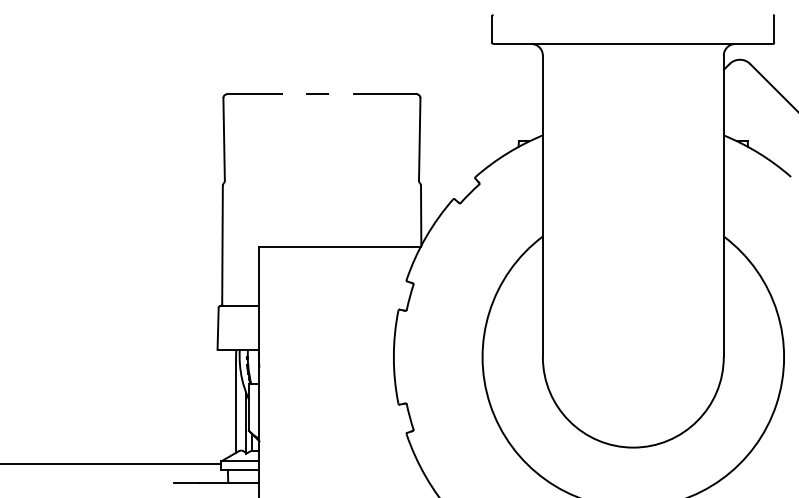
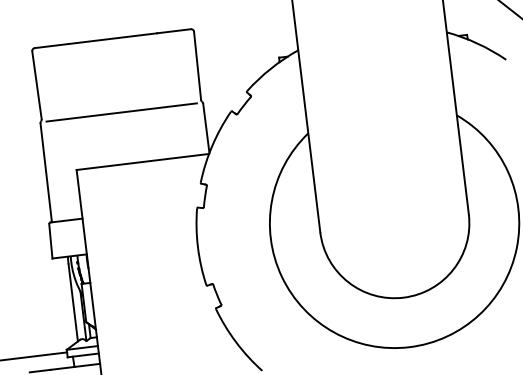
line: (321, 94) -> (112, 38), dashed -> solid
line: (321, 184) -> (121, 112), added

